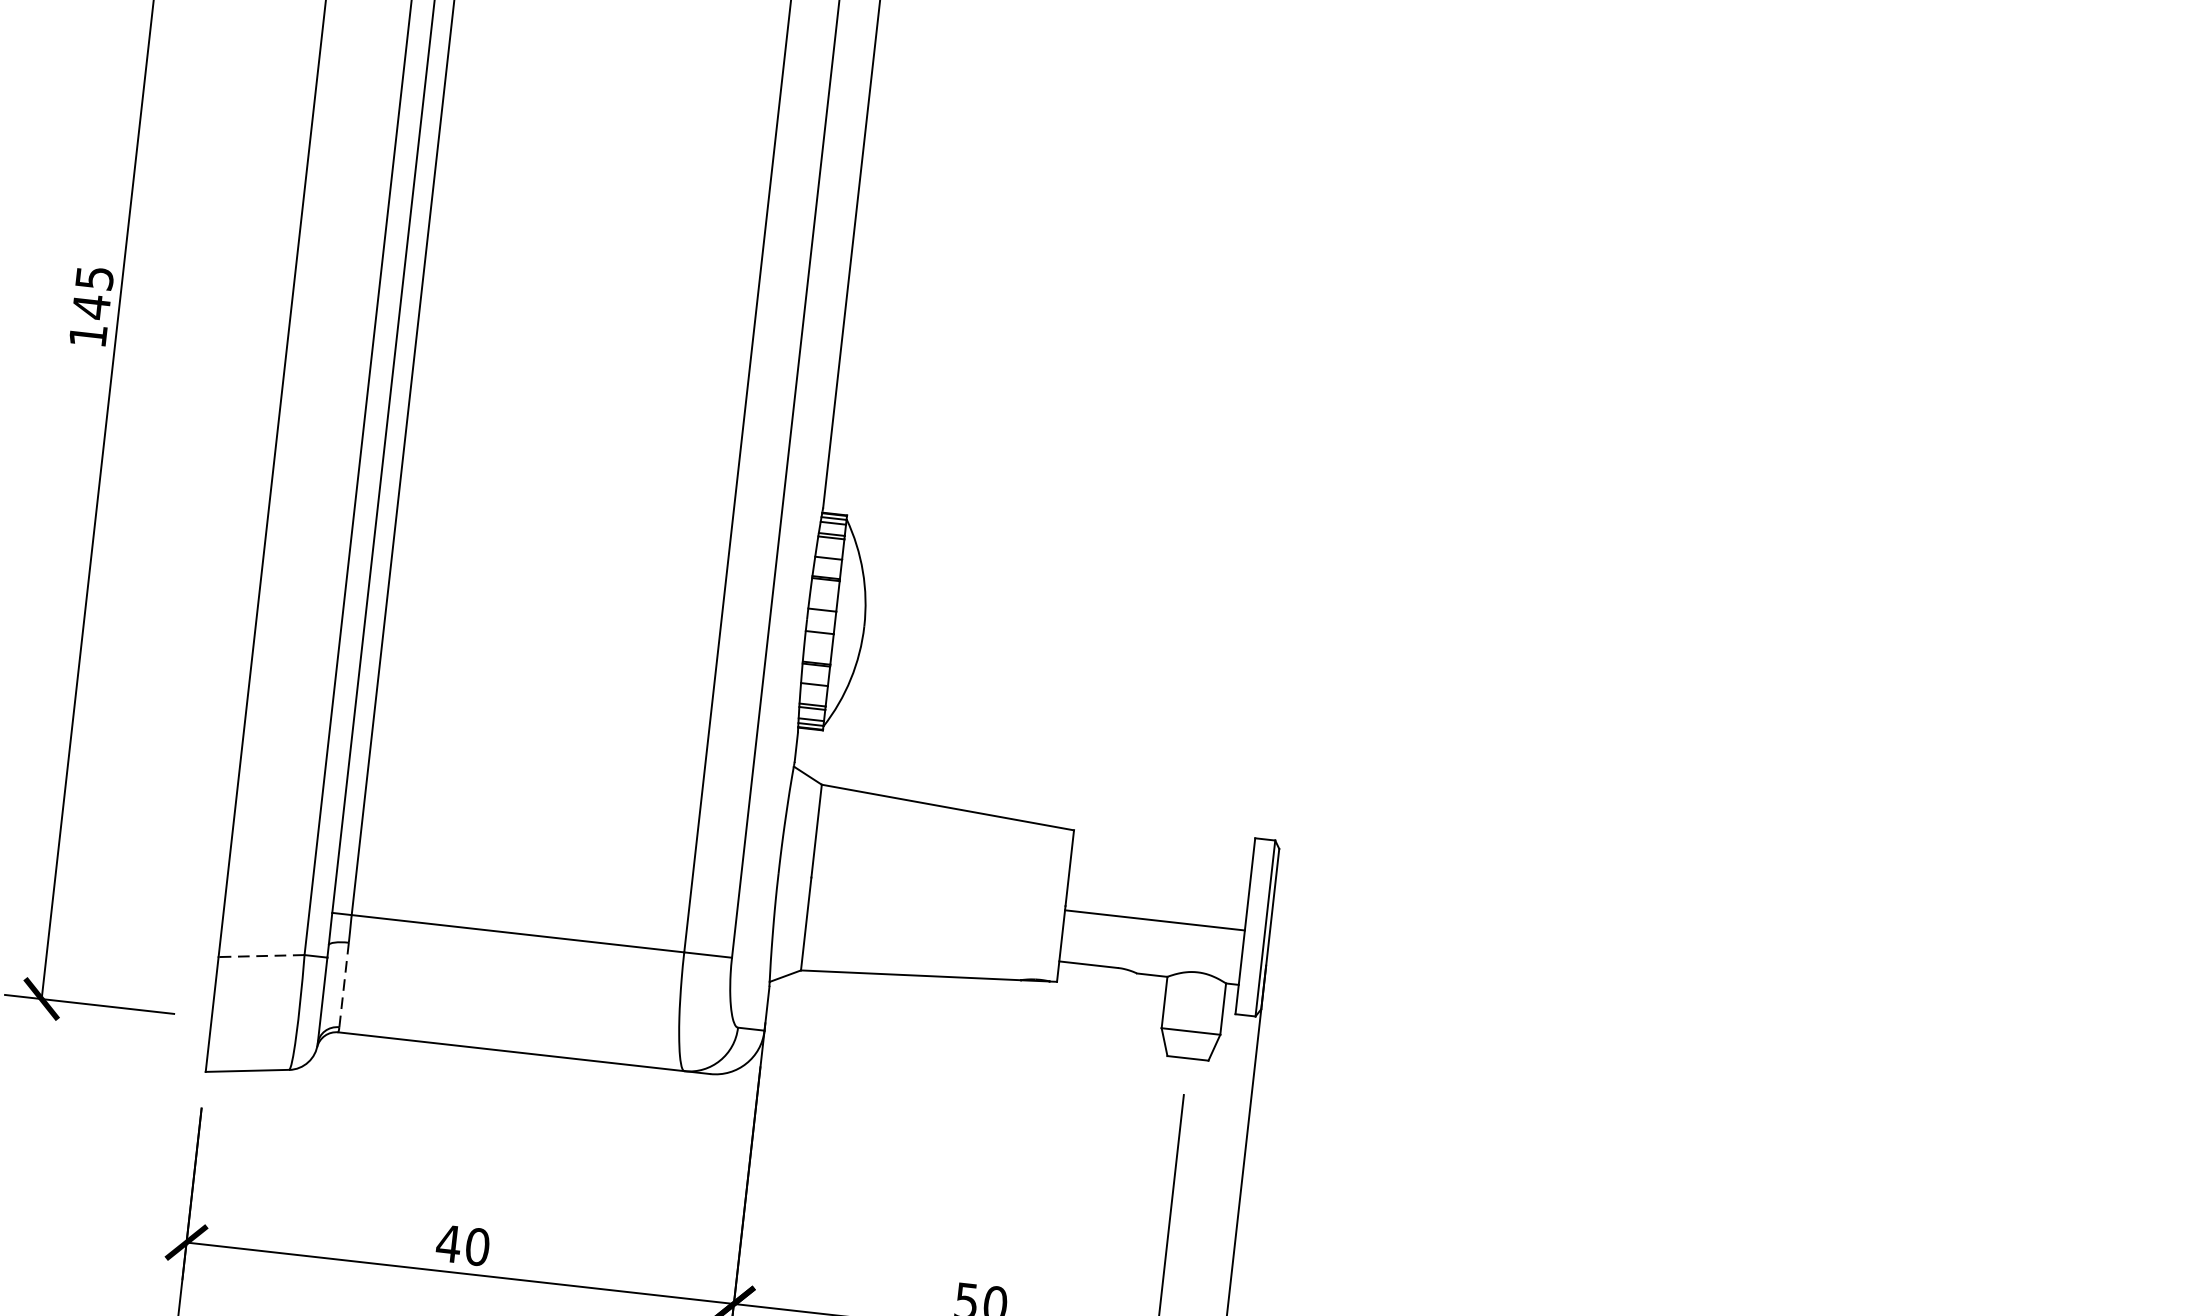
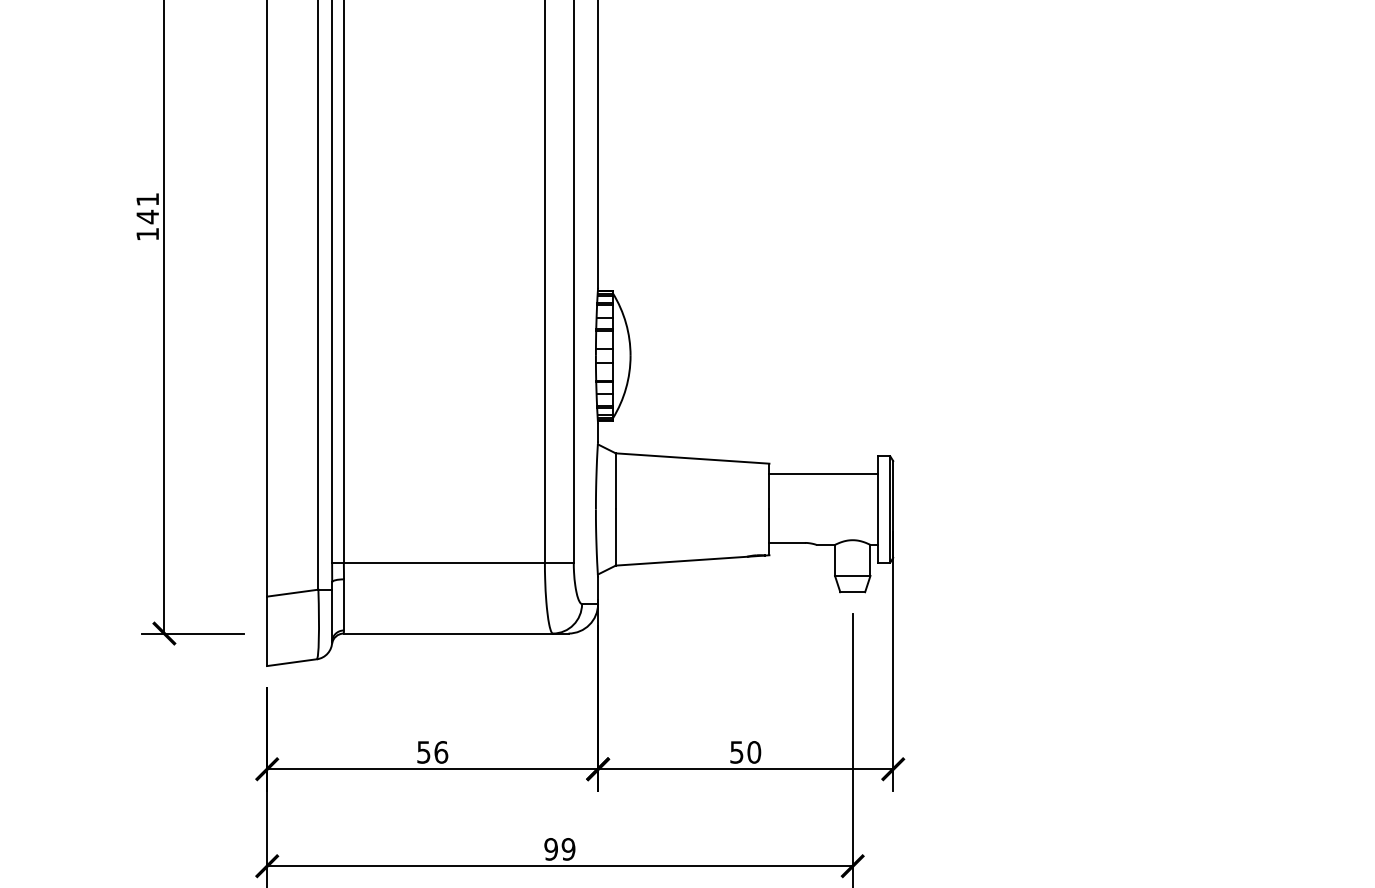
text: (94, 277) -> (147, 199), 145 -> 141
line: (1154, 921) -> (823, 474), moved
line: (261, 956) -> (292, 593), dashed -> solid
line: (345, 984) -> (344, 604), dashed -> solid
text: (463, 1245) -> (432, 752), 40 -> 56

